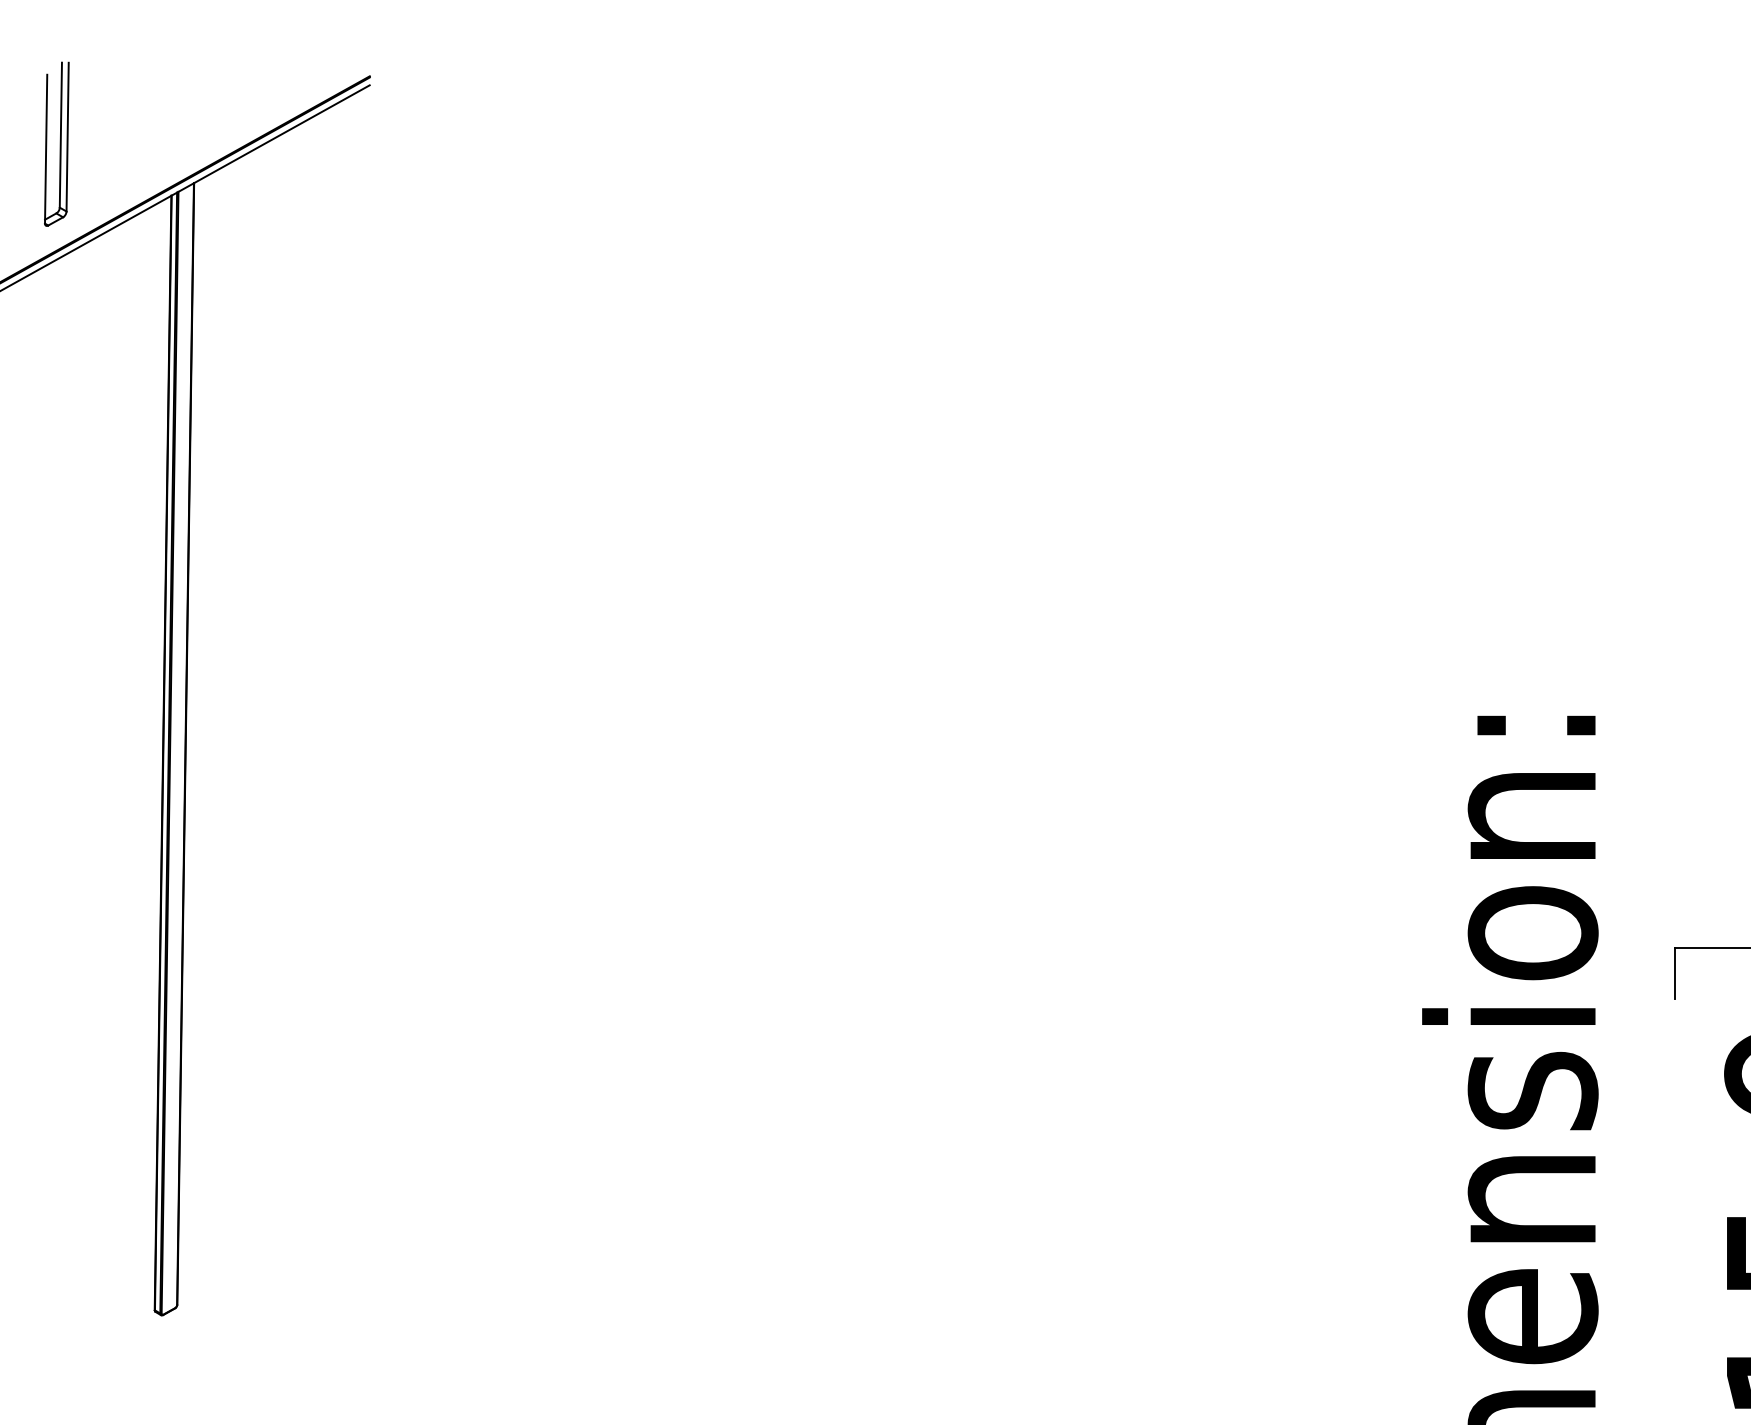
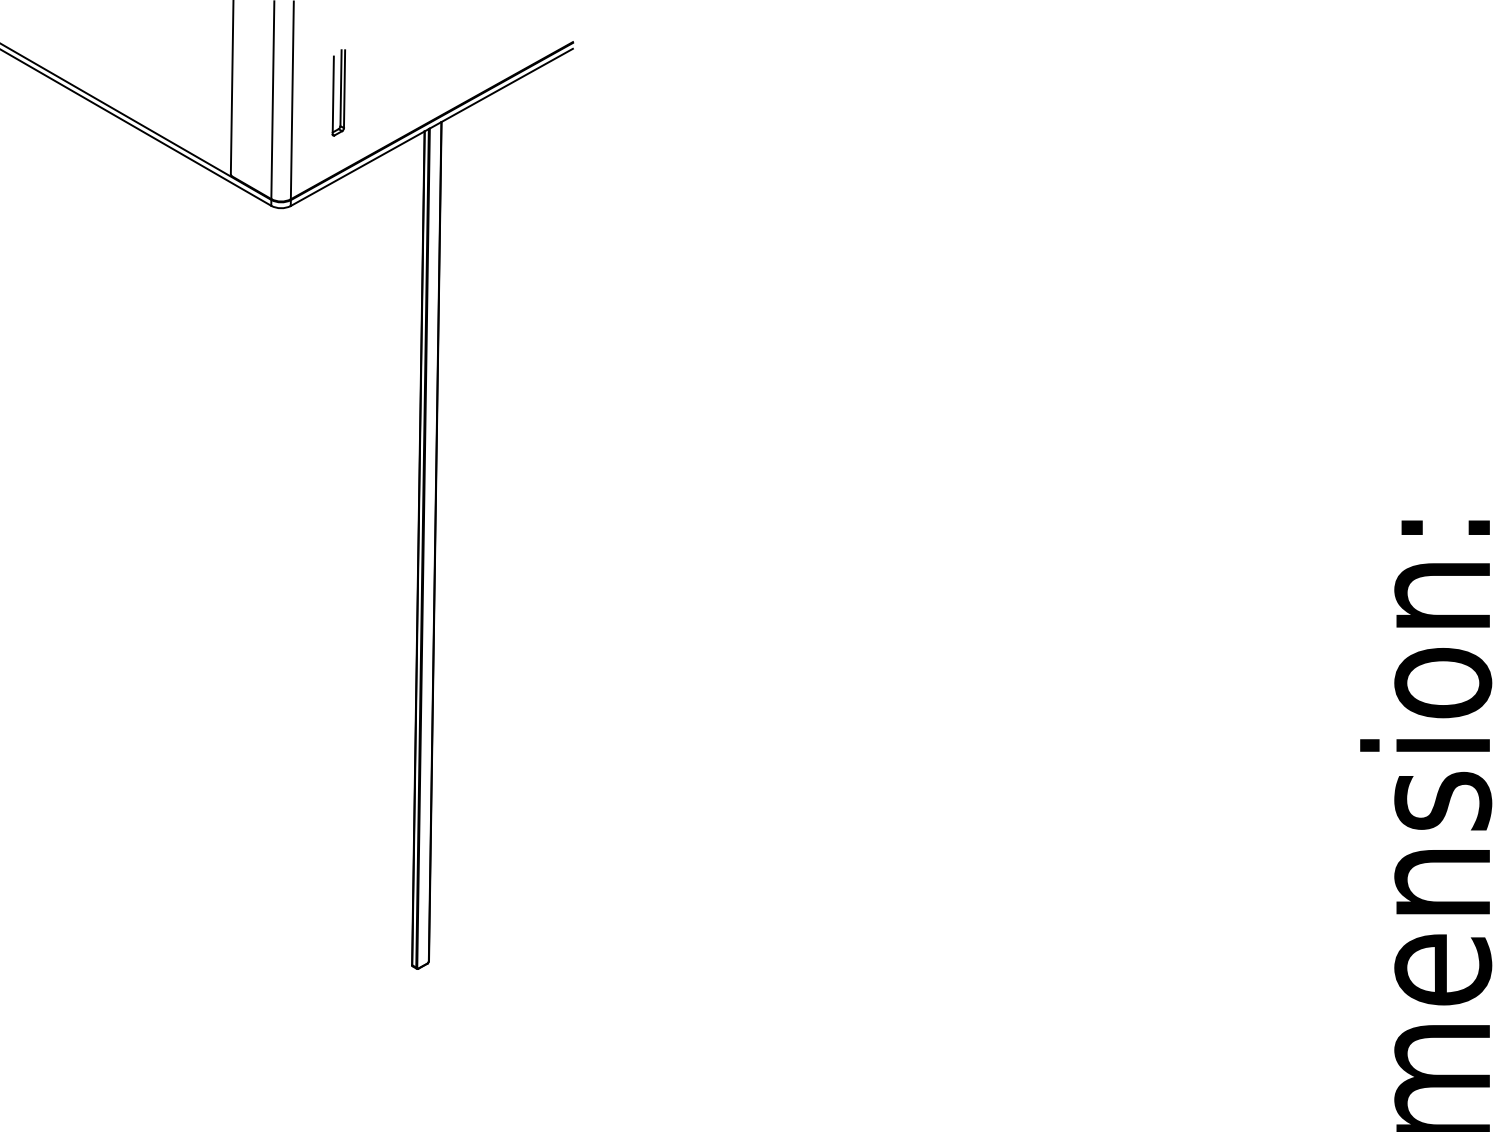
part: (56, 143) -> (338, 92), size x0.7

